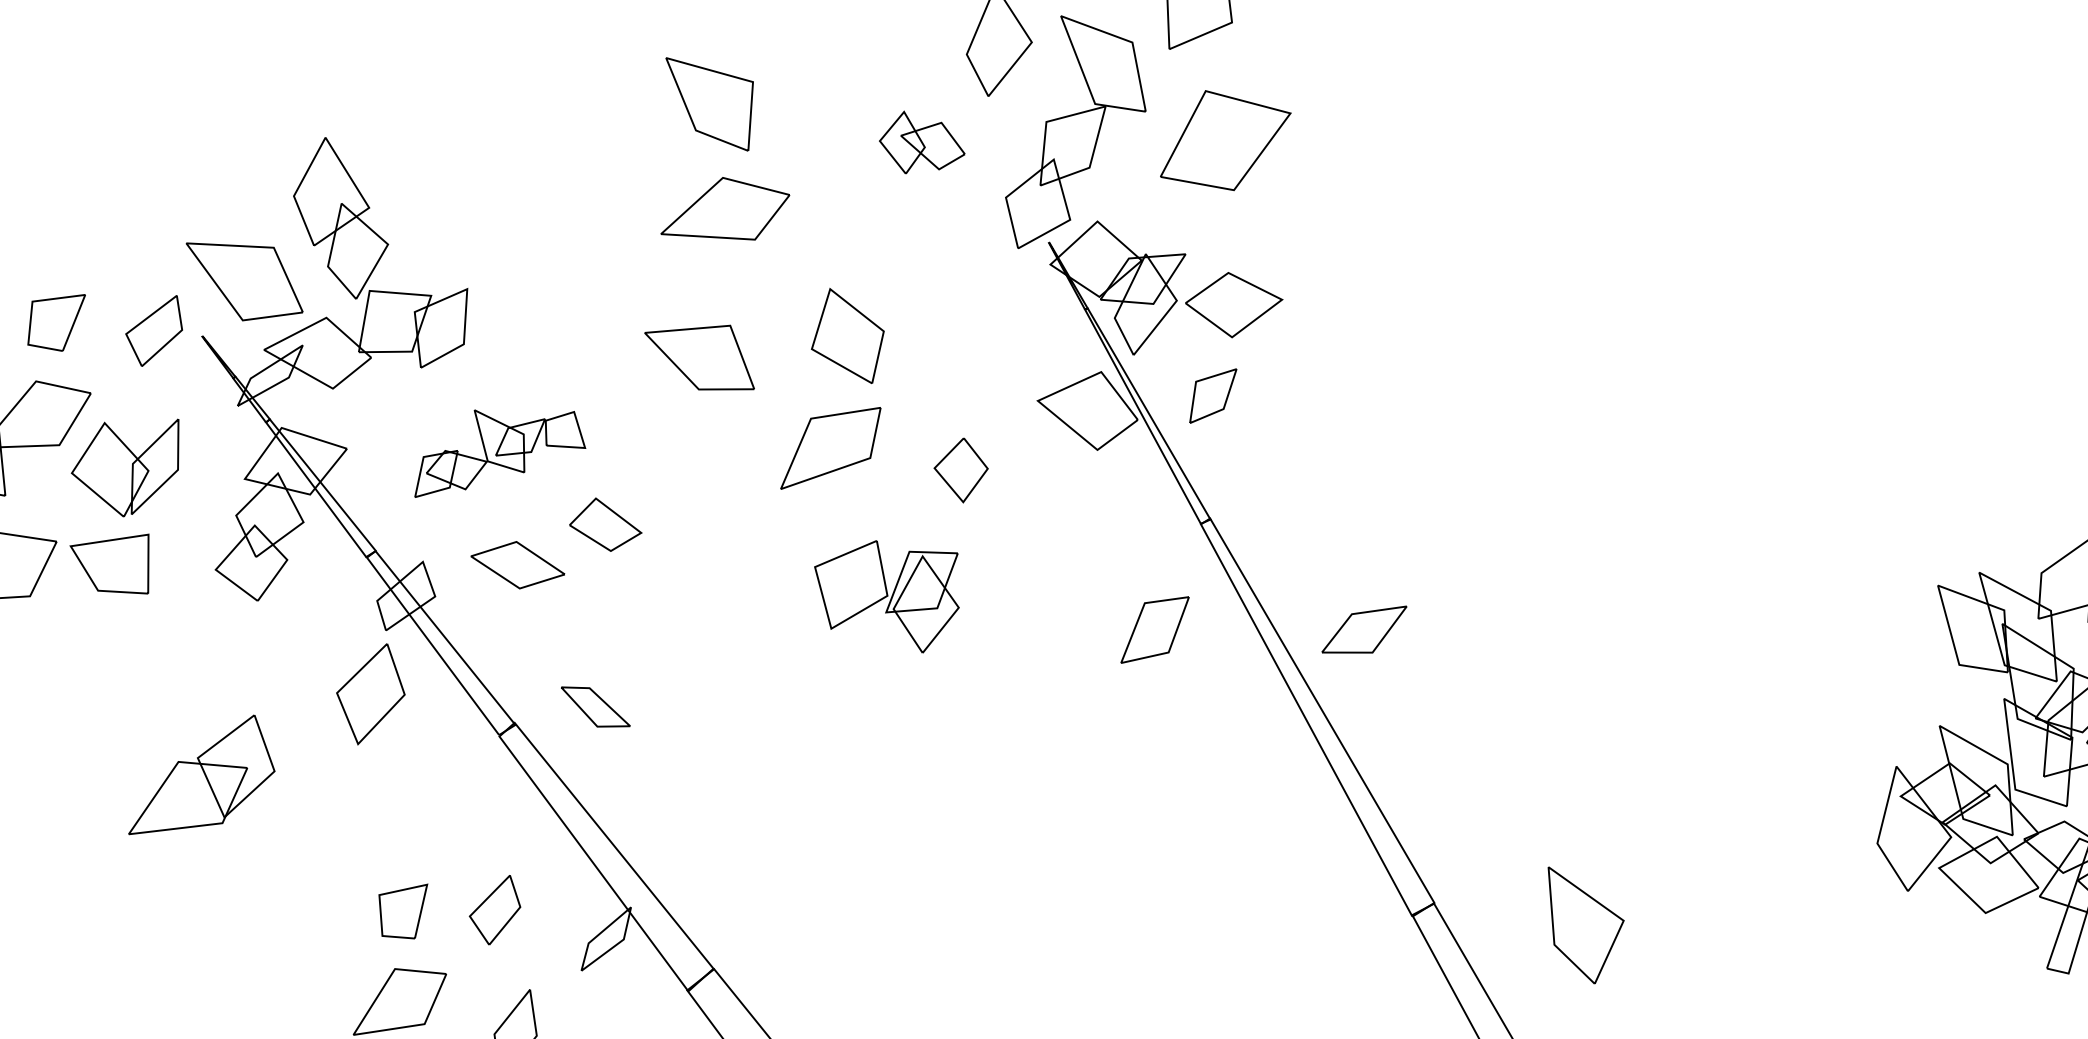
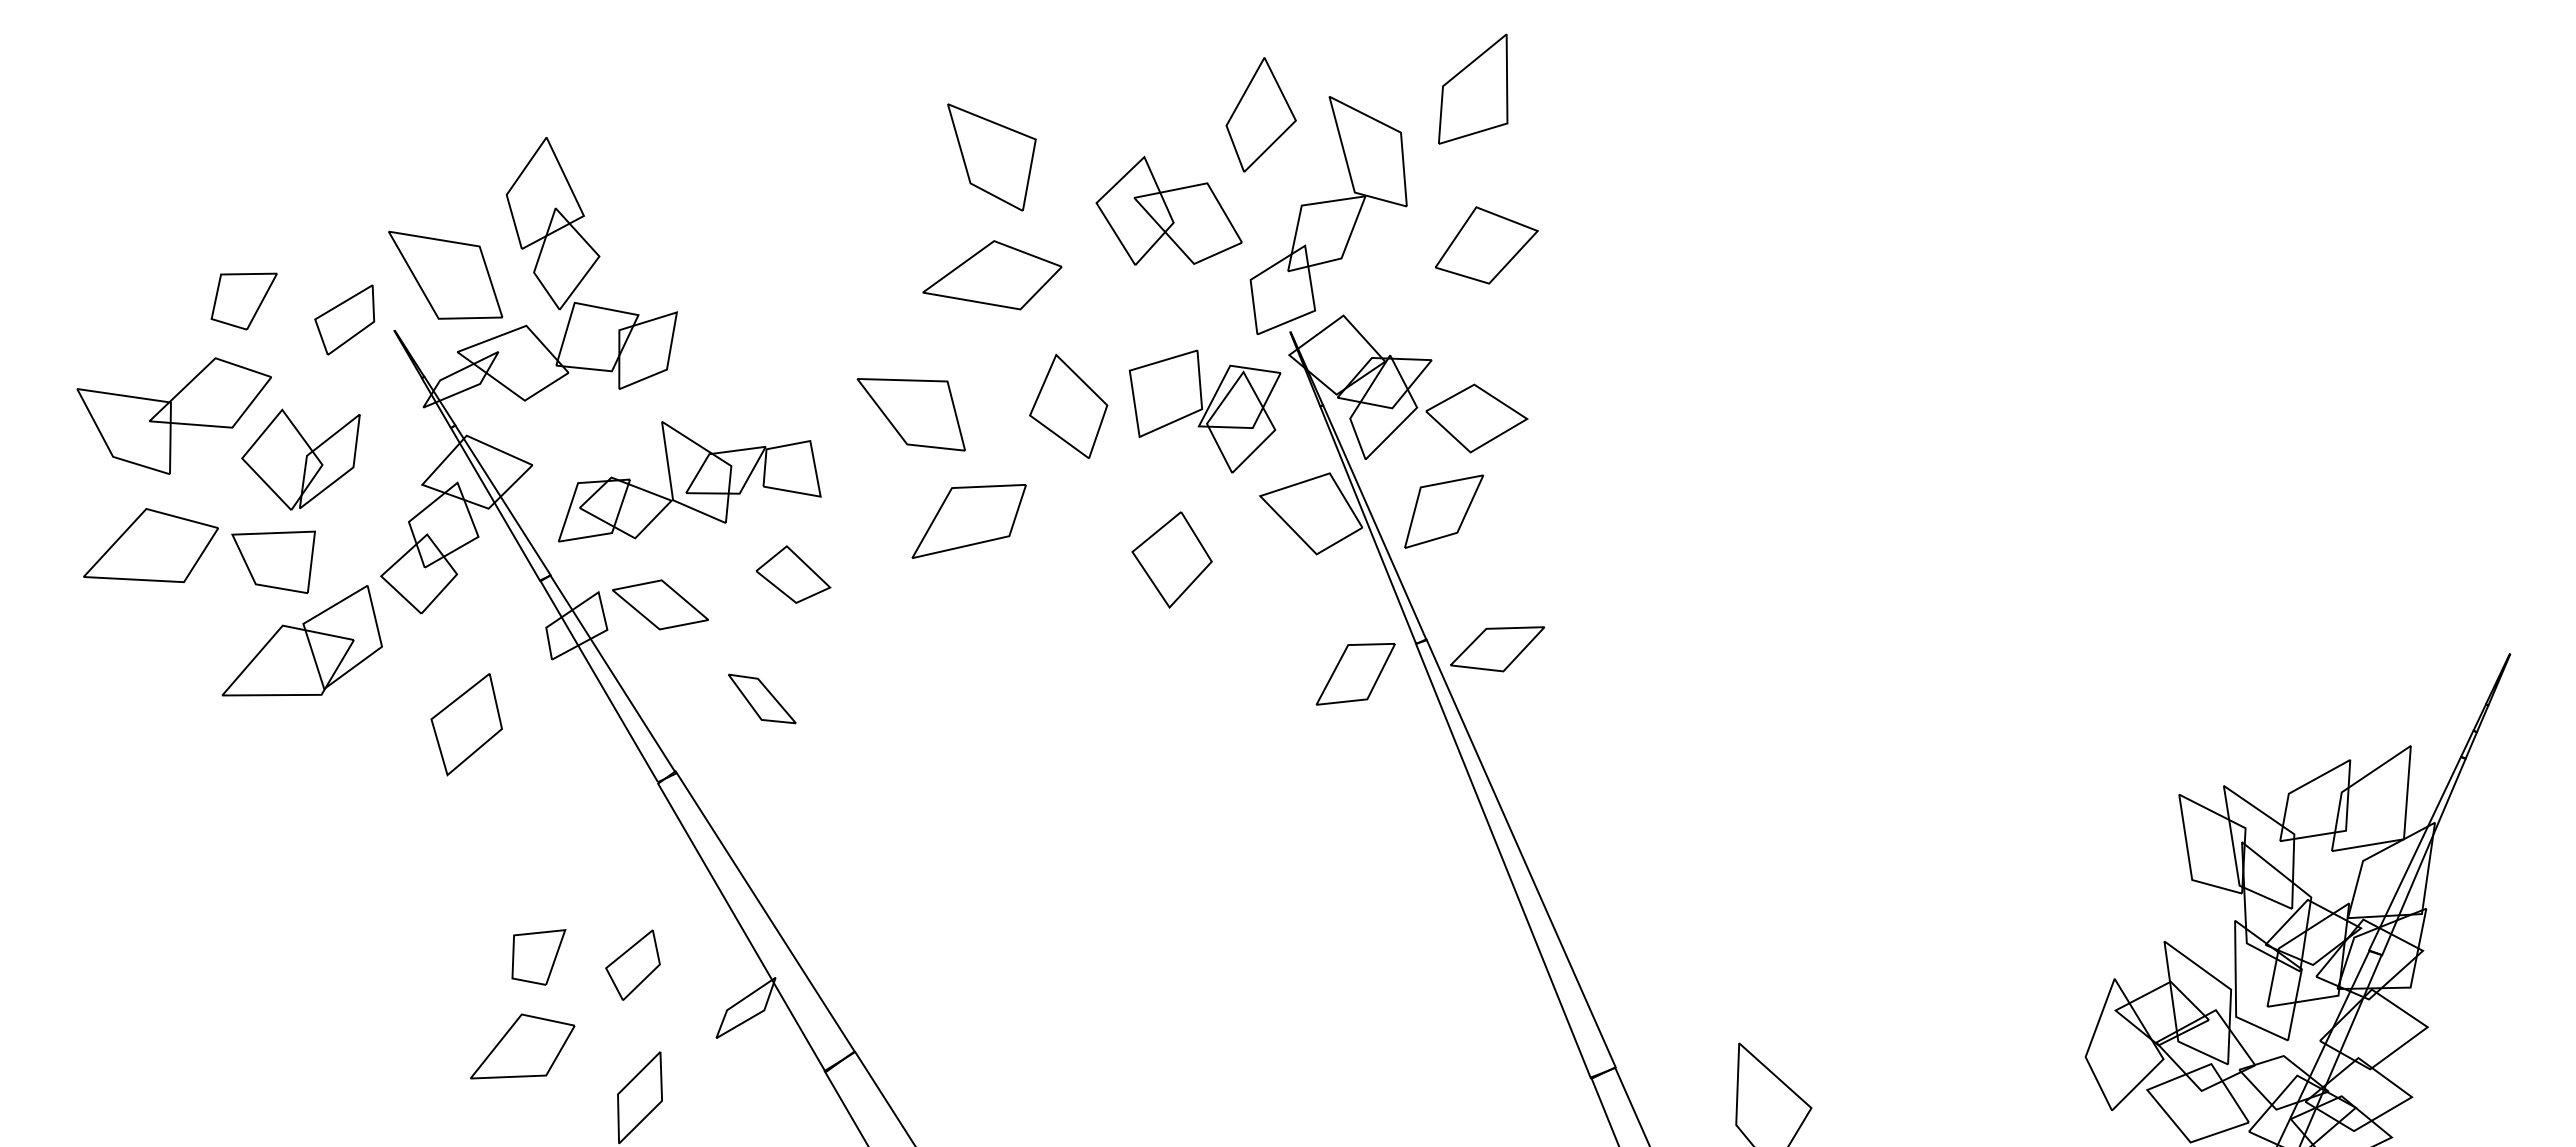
part: (713, 103) -> (991, 157), moved
part: (1226, 139) -> (1487, 245), size x0.71
part: (920, 140) -> (1168, 210), size x1.67
part: (725, 210) -> (992, 275), moved
part: (1212, 396) -> (1443, 511), size x1.43
part: (497, 447) -> (689, 481), size x1.43
part: (830, 448) -> (968, 521), moved
part: (960, 470) -> (1171, 559), size x1.43
part: (517, 564) -> (660, 604), moved
part: (889, 597) -> (1204, 411), moved
part: (1154, 630) -> (1355, 674), moved
part: (1364, 632) -> (1497, 649), moved
part: (370, 694) -> (466, 724), moved
part: (595, 706) -> (762, 698), moved
part: (197, 773) -> (301, 640), moved

